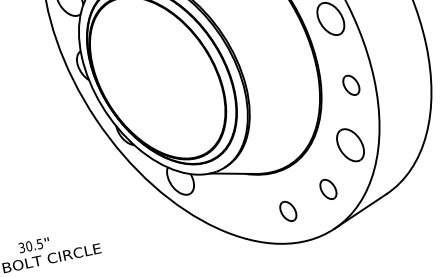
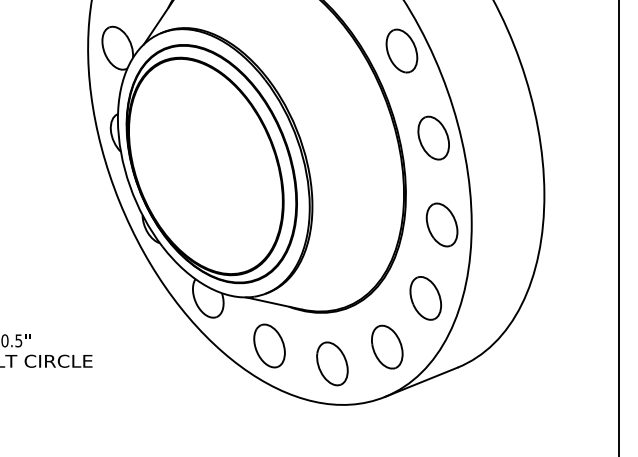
part: (350, 85) -> (441, 224), size x1.67
part: (328, 188) -> (387, 346), size x1.67
part: (236, 207) -> (269, 345), added
part: (288, 211) -> (332, 363), size x1.67

